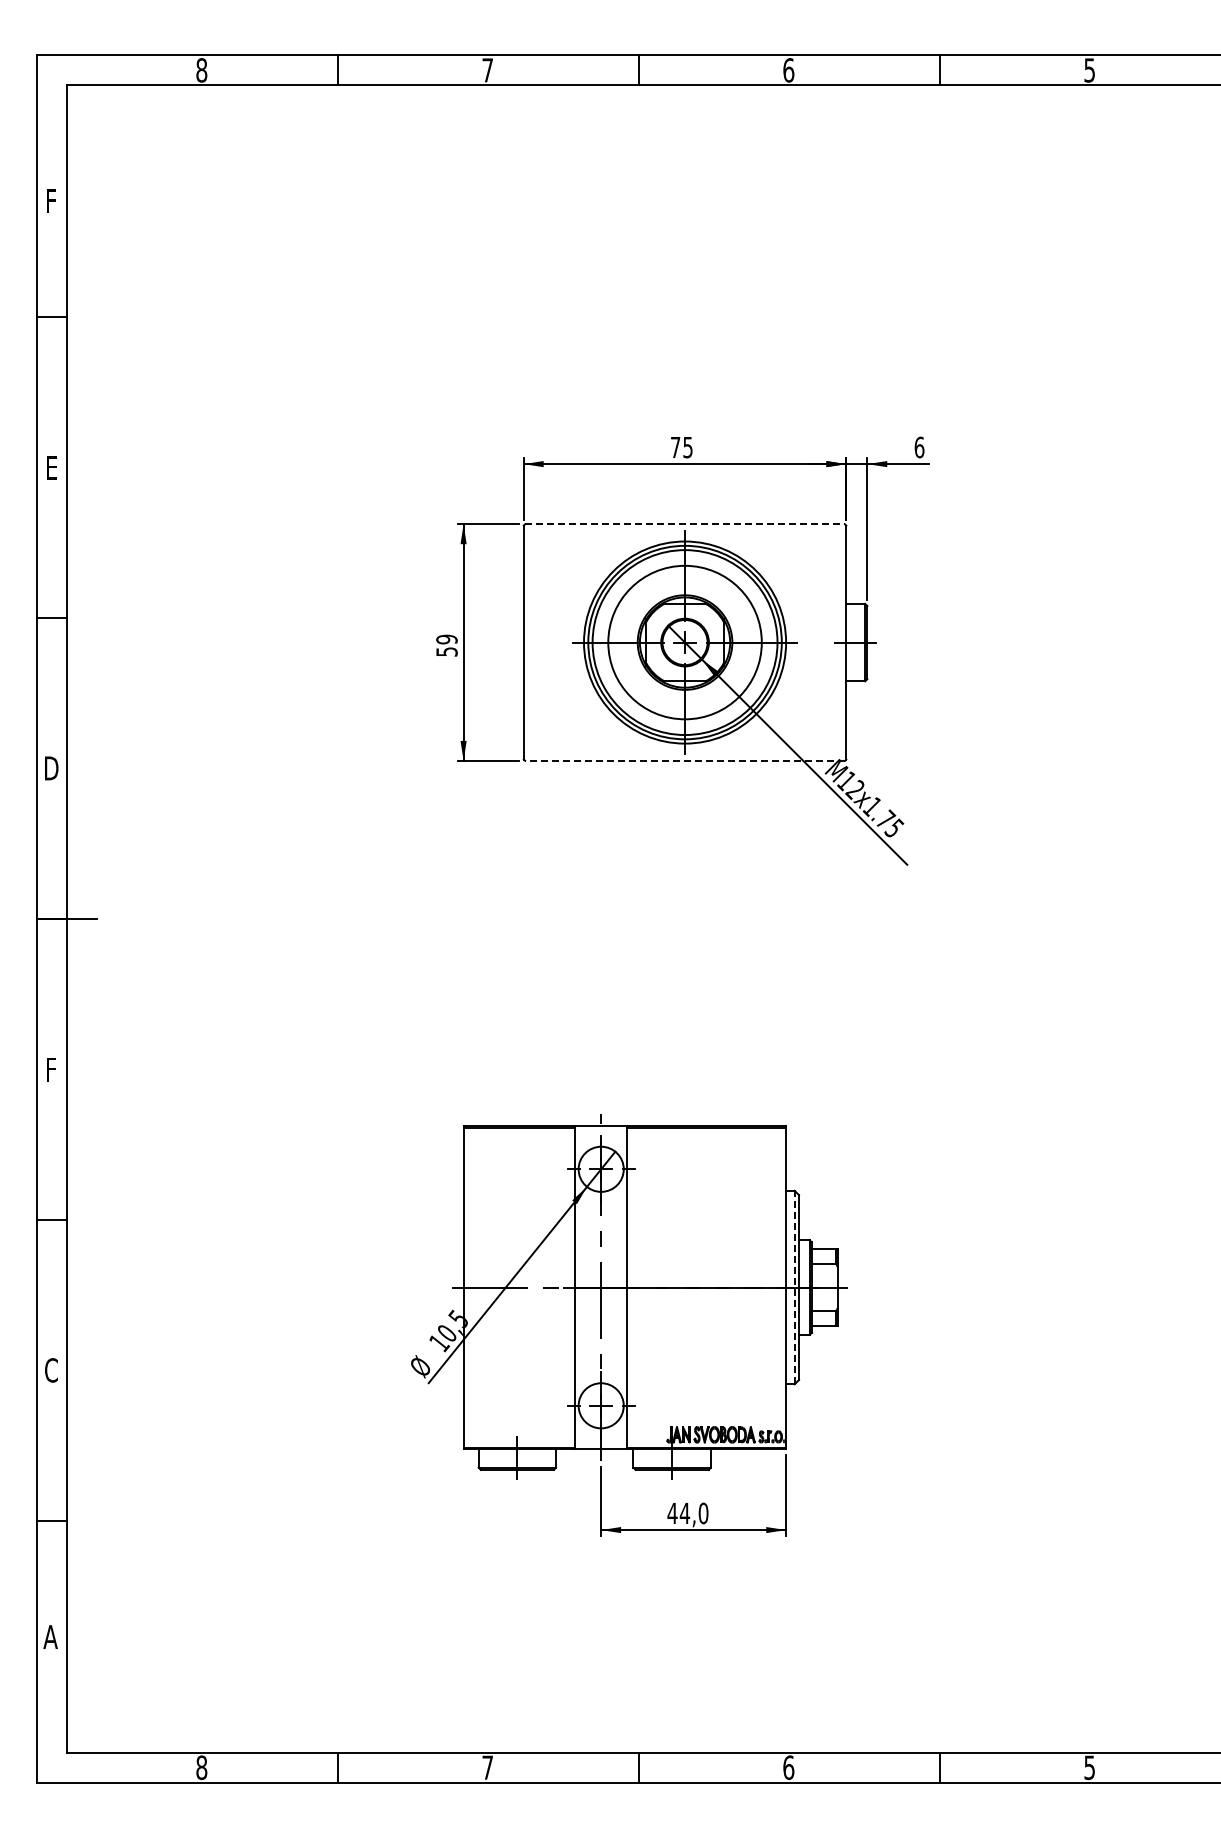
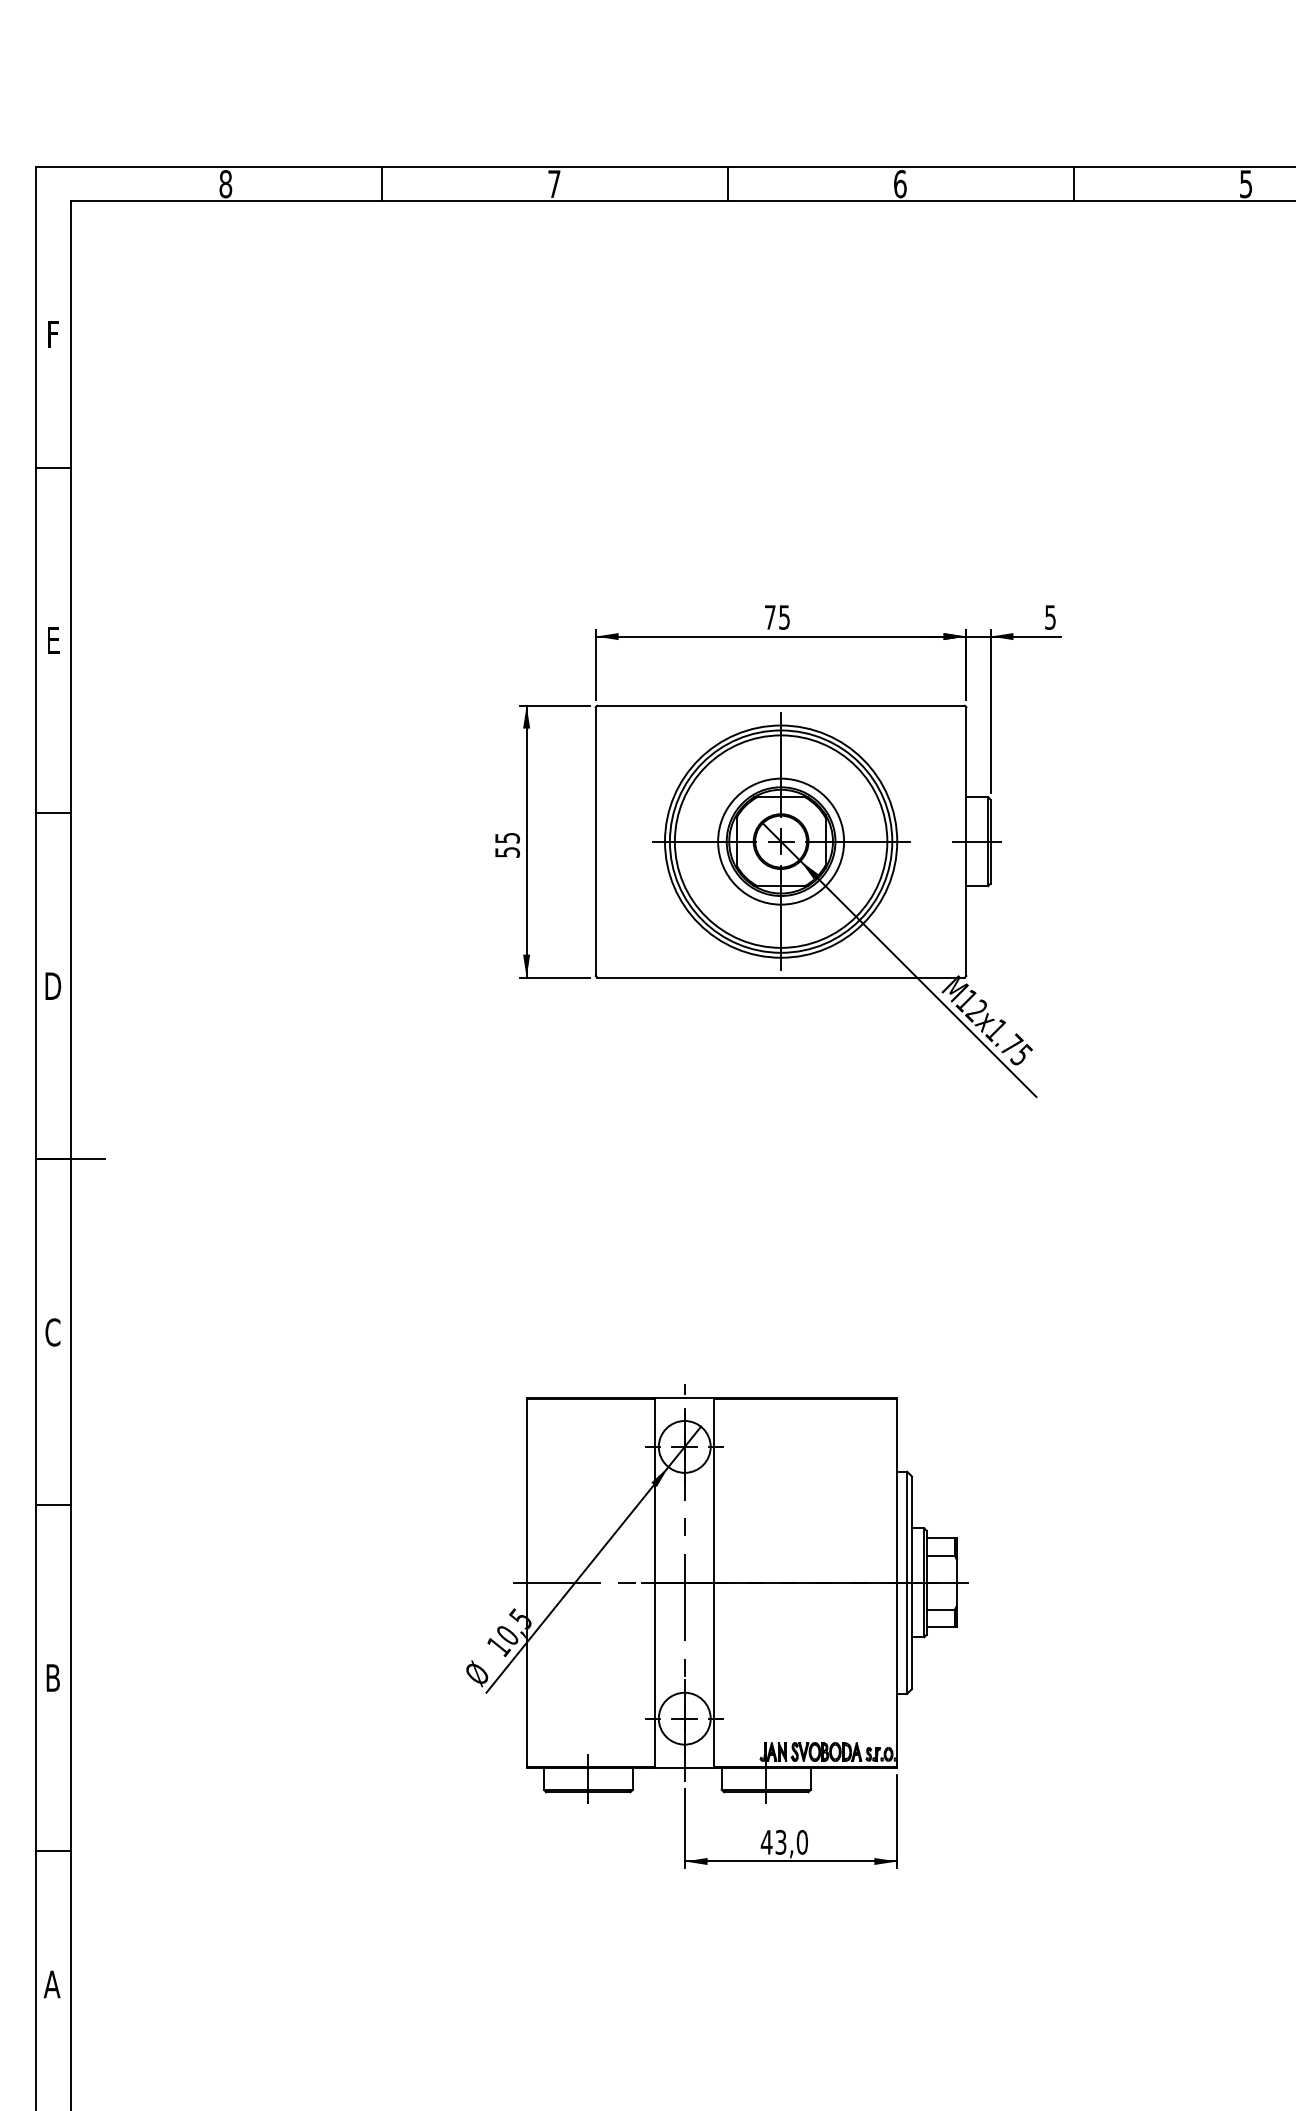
text: (919, 447) -> (1050, 617), 6 -> 5
line: (685, 524) -> (781, 705), dashed -> solid
text: (446, 639) -> (506, 838), 59 -> 55
circle: (684, 642) -> (780, 841), size x0.71
line: (685, 760) -> (781, 977), dashed -> solid
text: (50, 1069) -> (51, 1332), F -> C
line: (794, 1287) -> (906, 1582), dashed -> solid
text: (51, 1370) -> (53, 1678), C -> B
text: (684, 1513) -> (780, 1842), 44,0 -> 43,0

